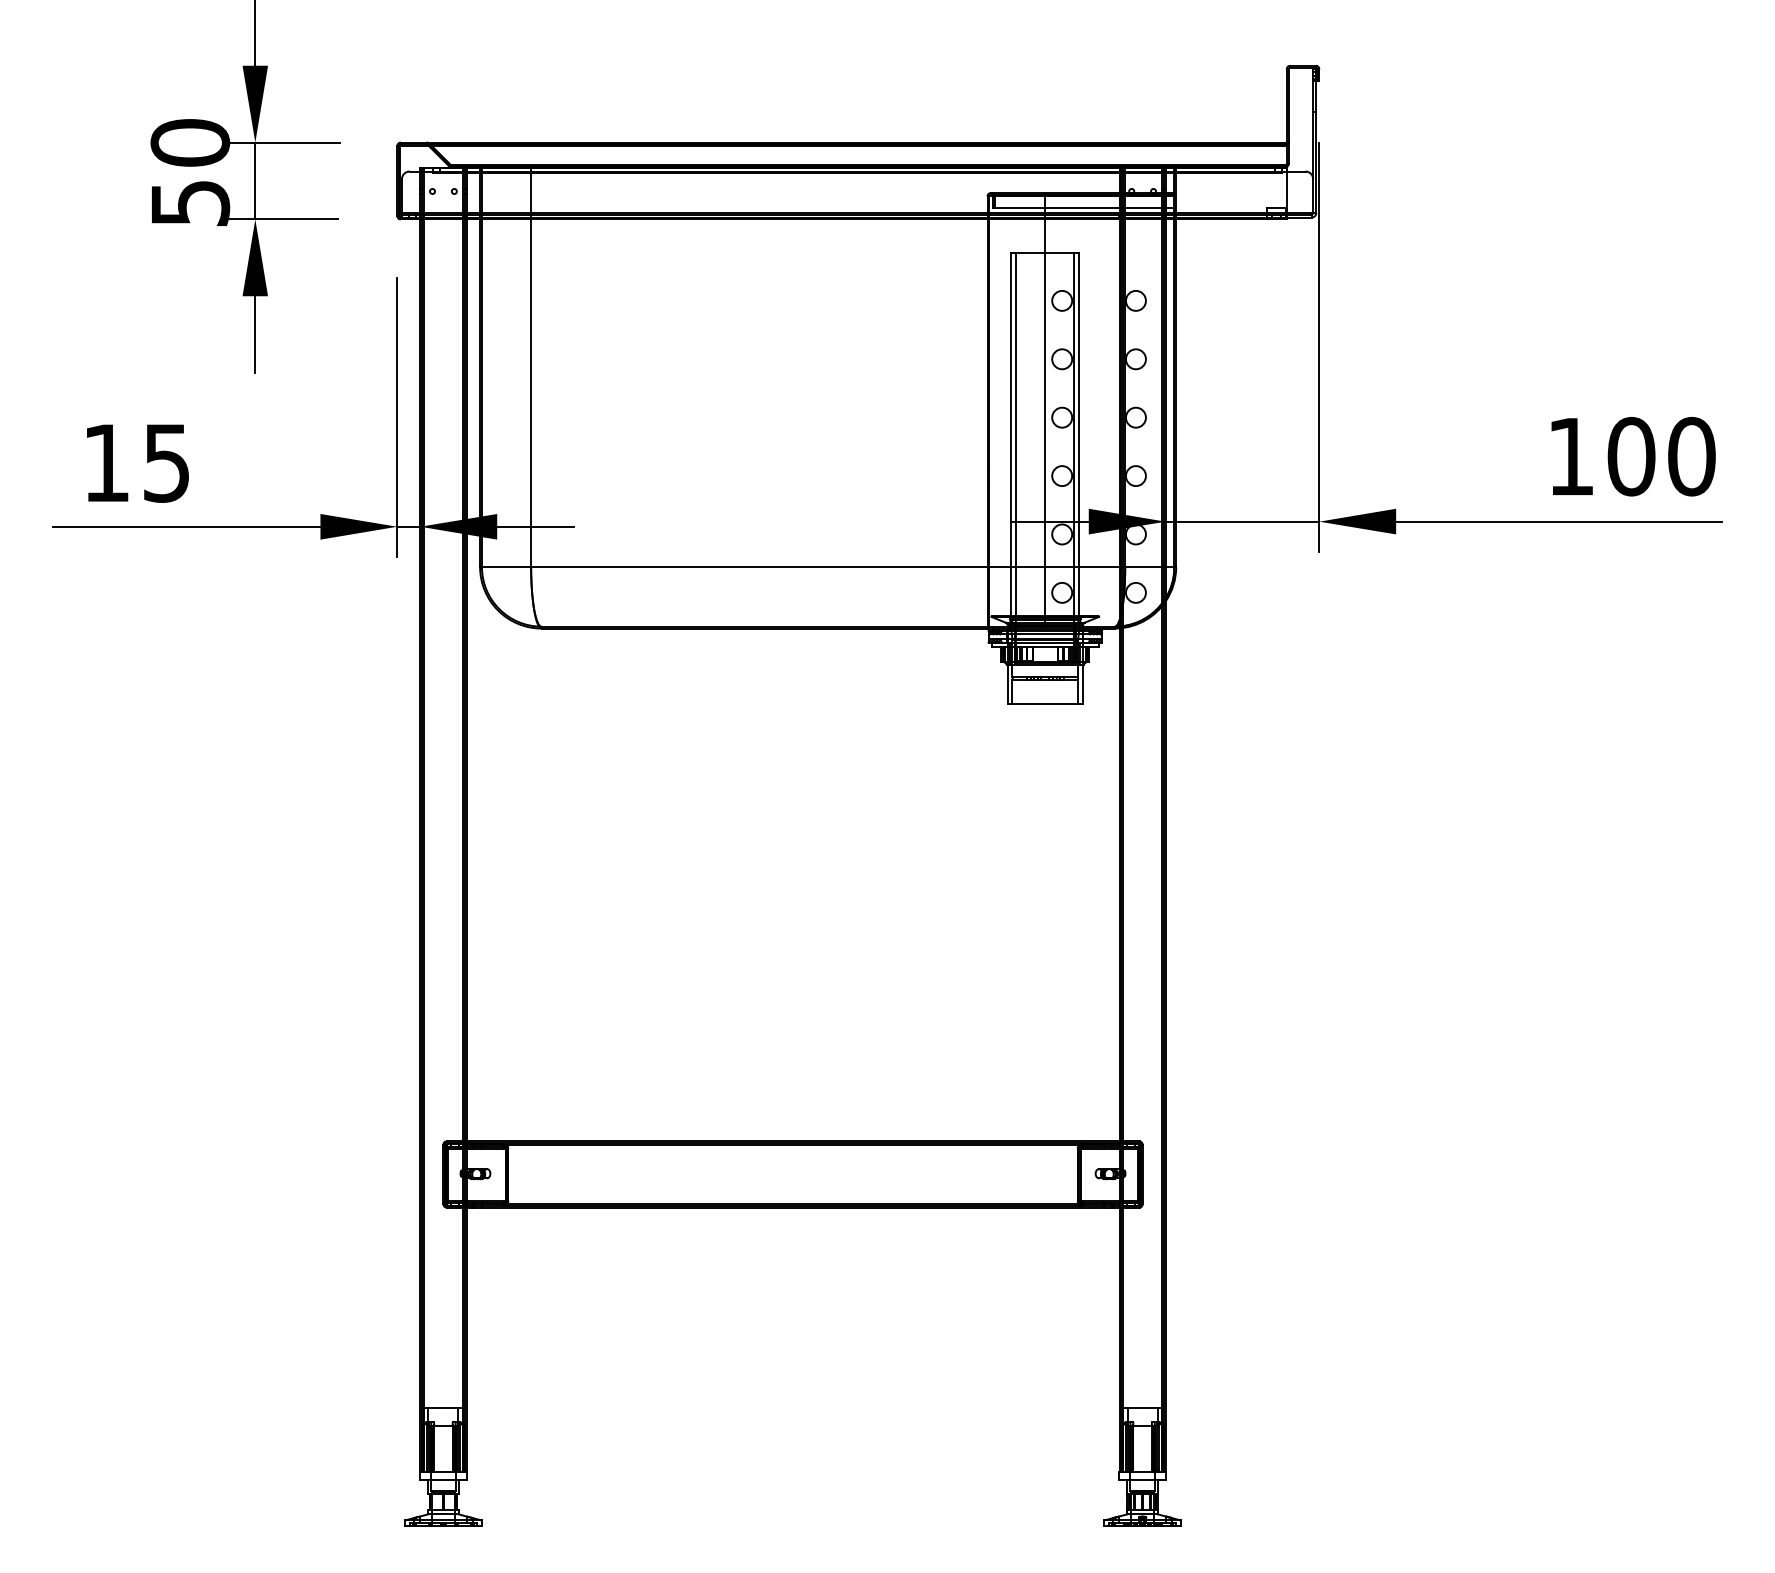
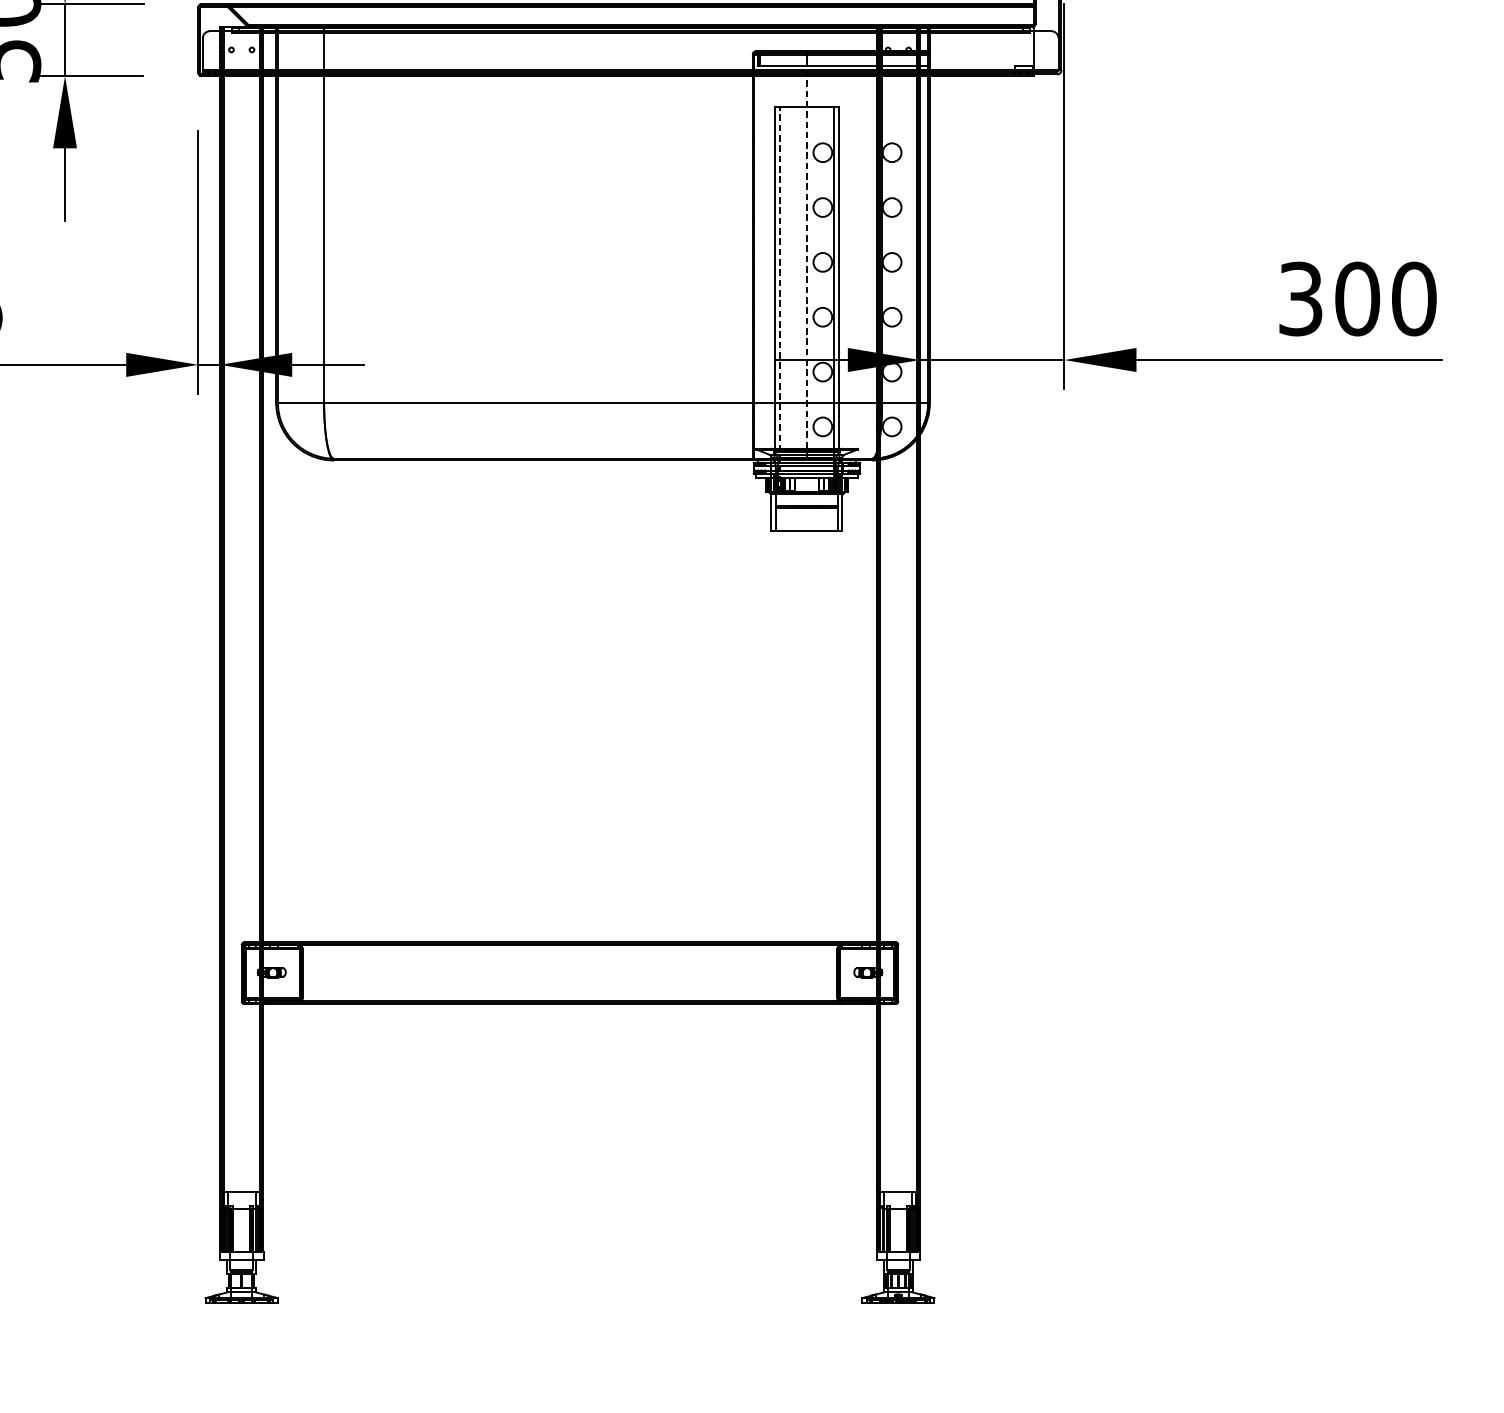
line: (1045, 417) -> (807, 262), solid -> dashed
text: (1570, 456) -> (1300, 298), 100 -> 300
line: (1016, 457) -> (779, 299), solid -> dashed

